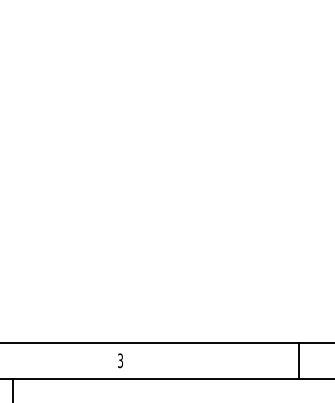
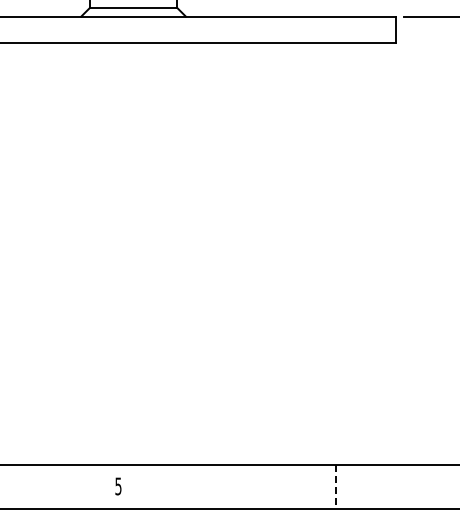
text: (120, 360) -> (118, 485), 3 -> 5
line: (299, 361) -> (336, 487), solid -> dashed

